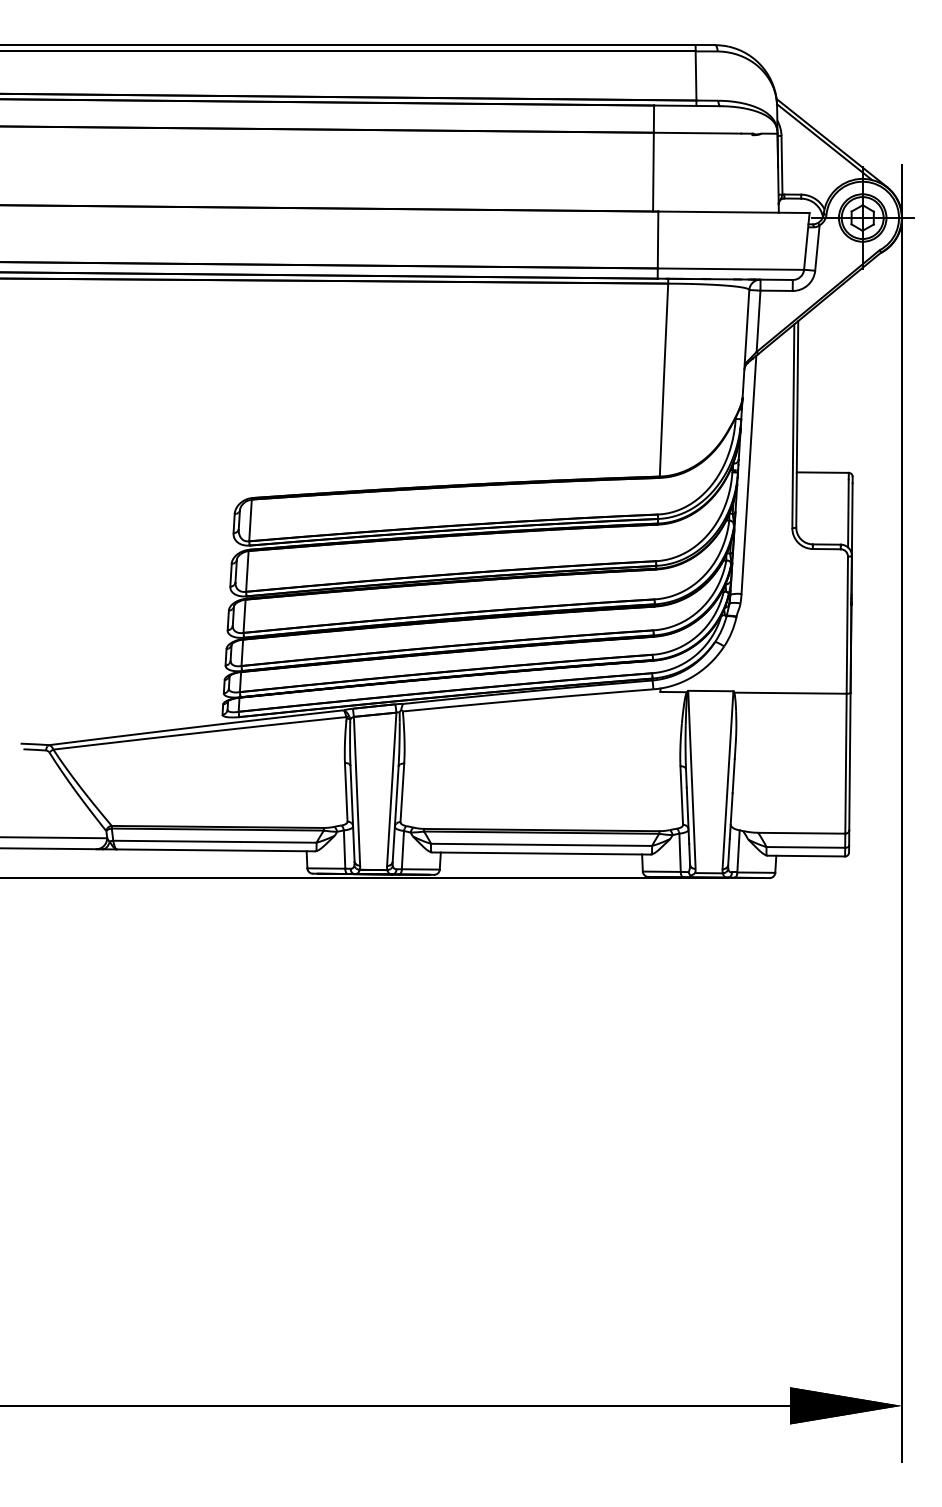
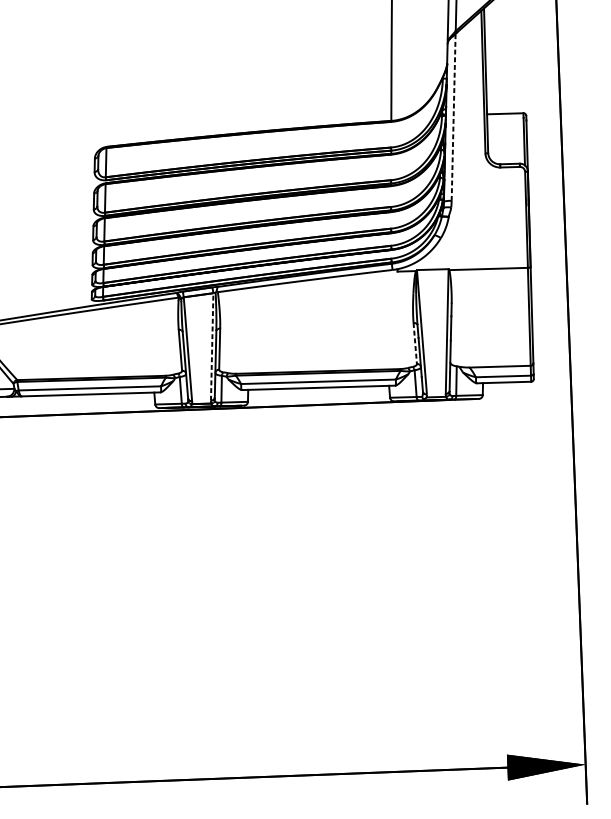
line: (748, 474) -> (453, 117), solid -> dashed
line: (391, 789) -> (212, 347), solid -> dashed
line: (681, 796) -> (415, 344), solid -> dashed

